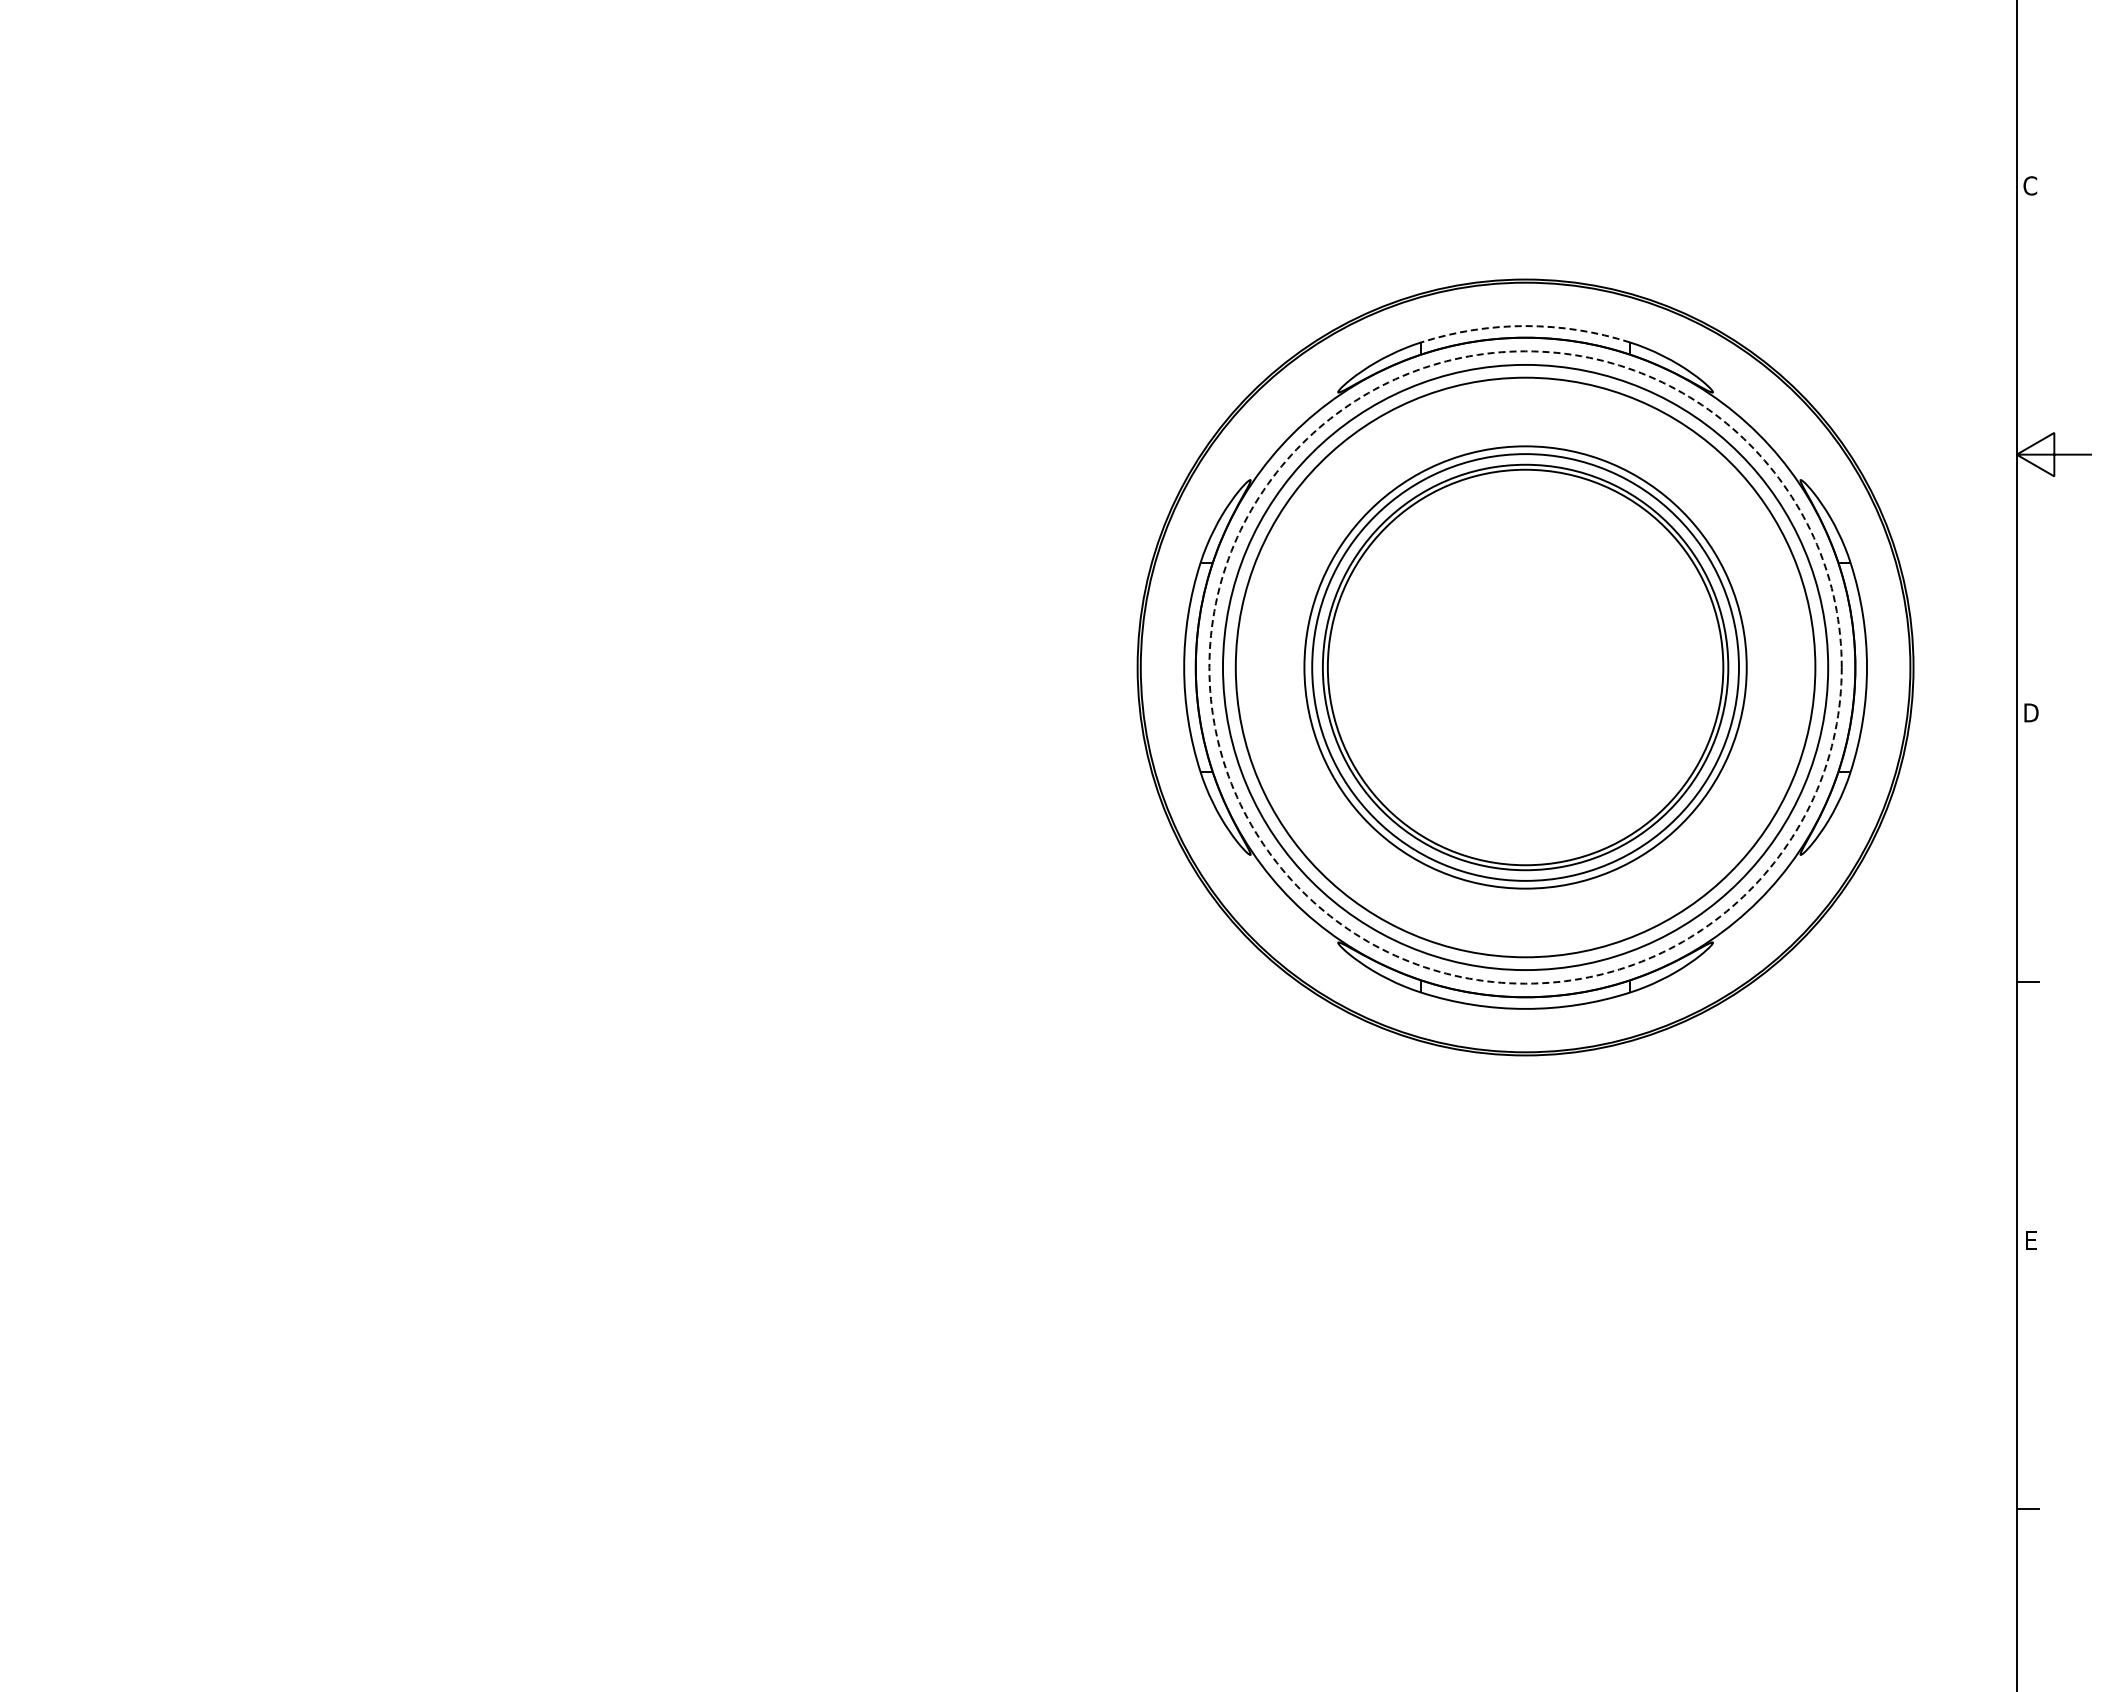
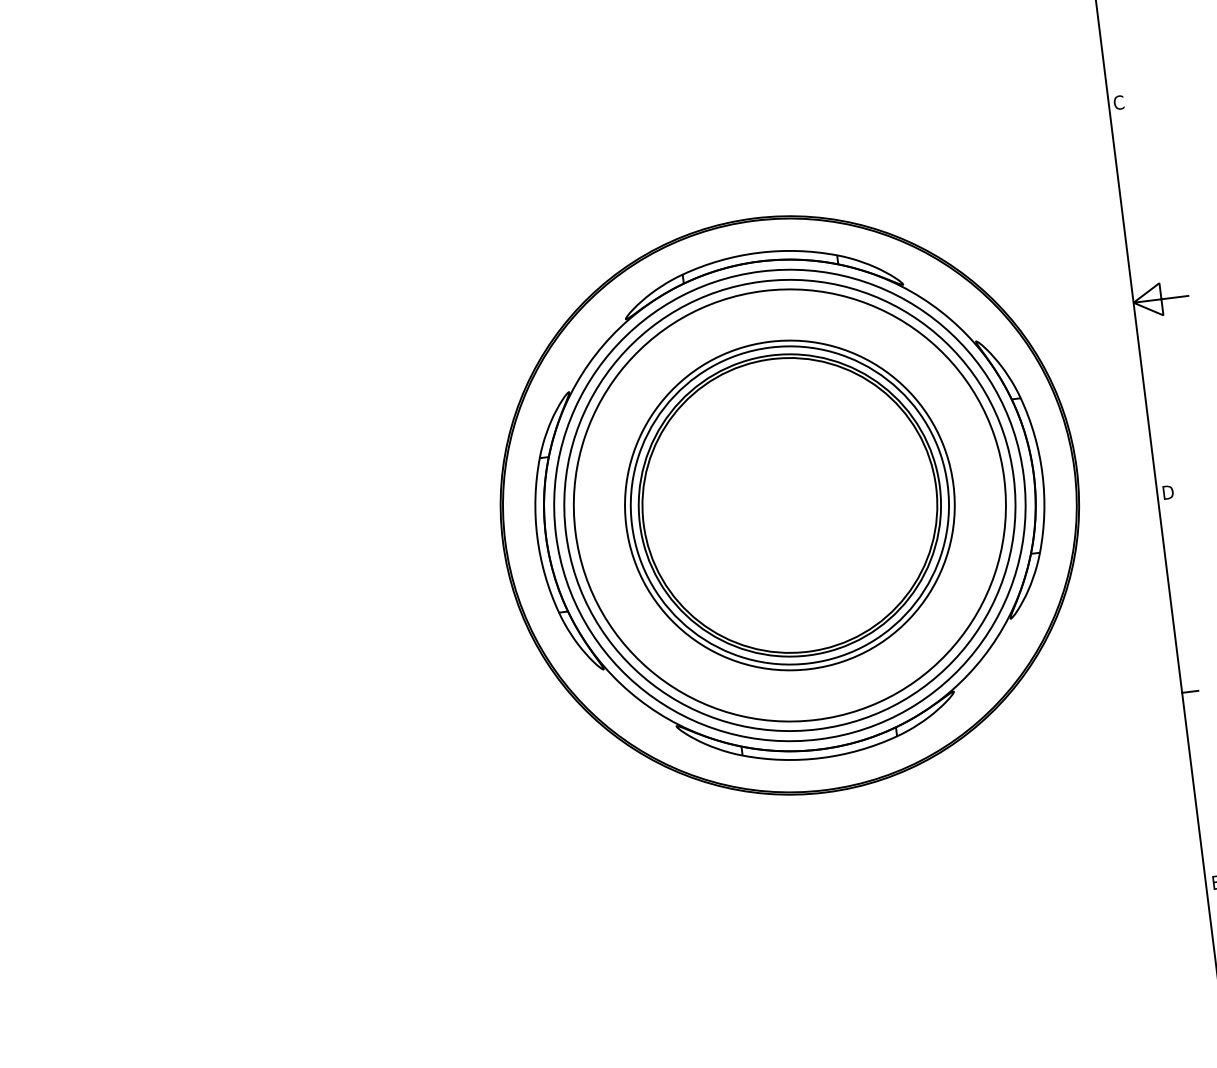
arc: (1525, 326) -> (758, 253), dashed -> solid
circle: (1525, 667) -> (789, 505), dashed -> solid

